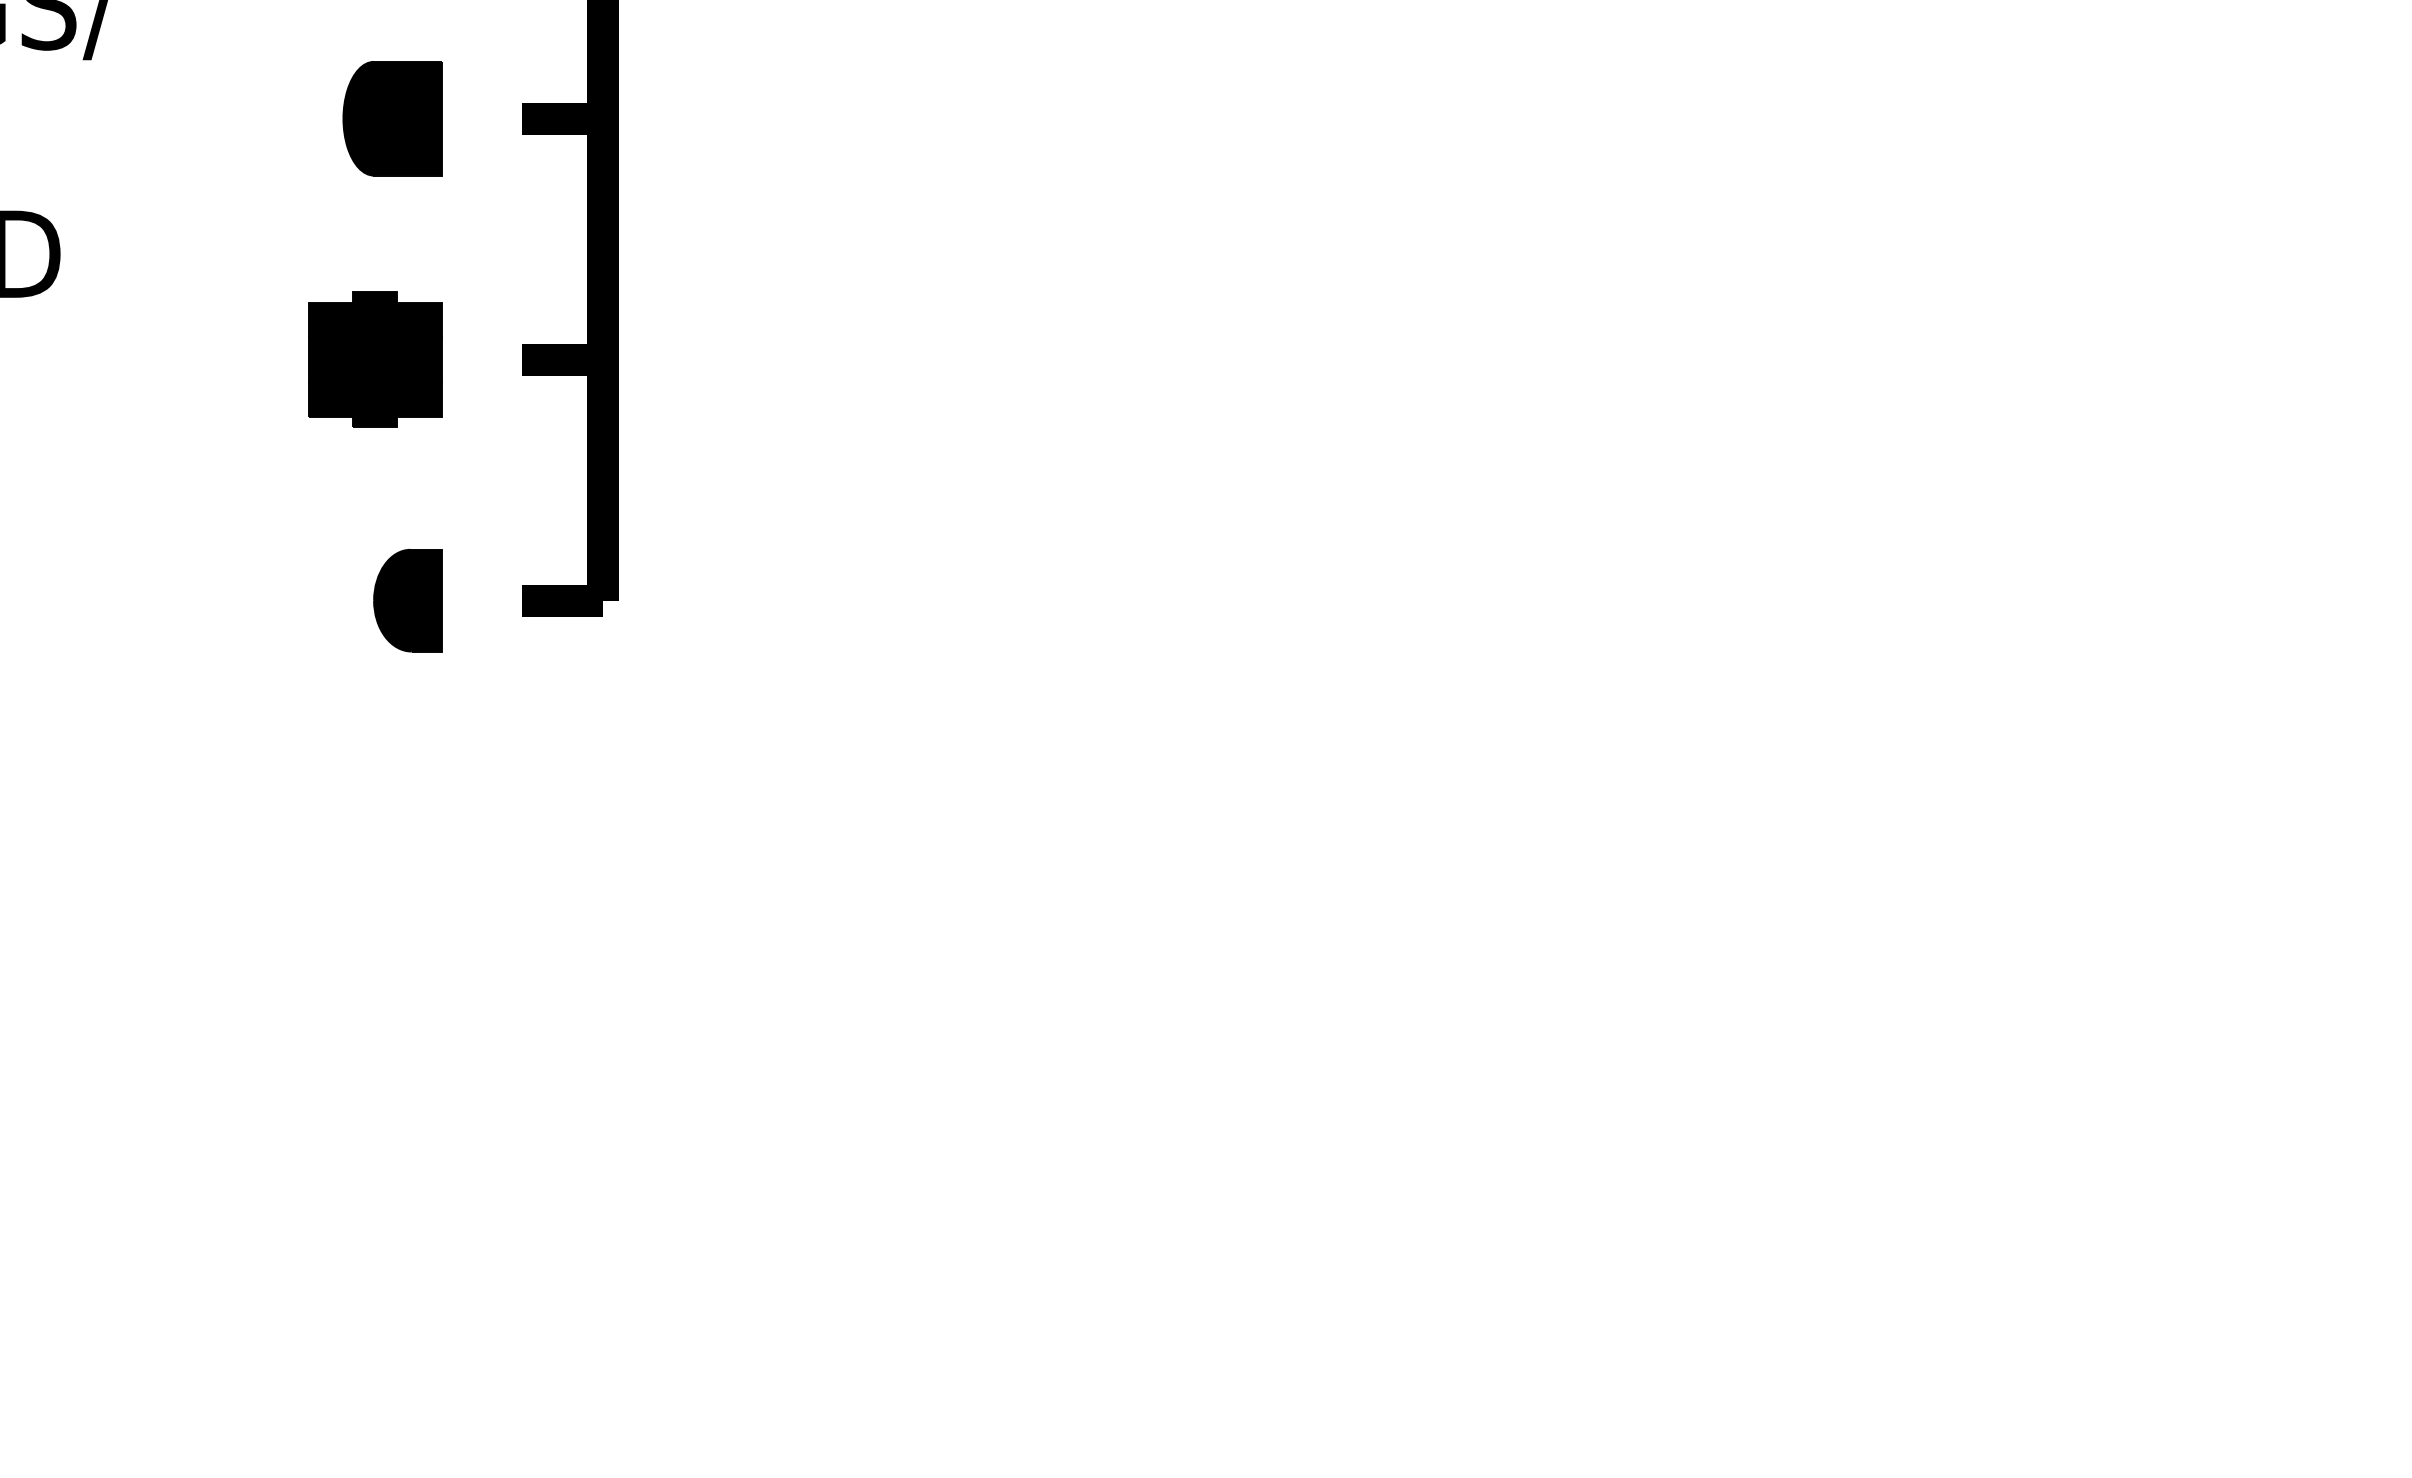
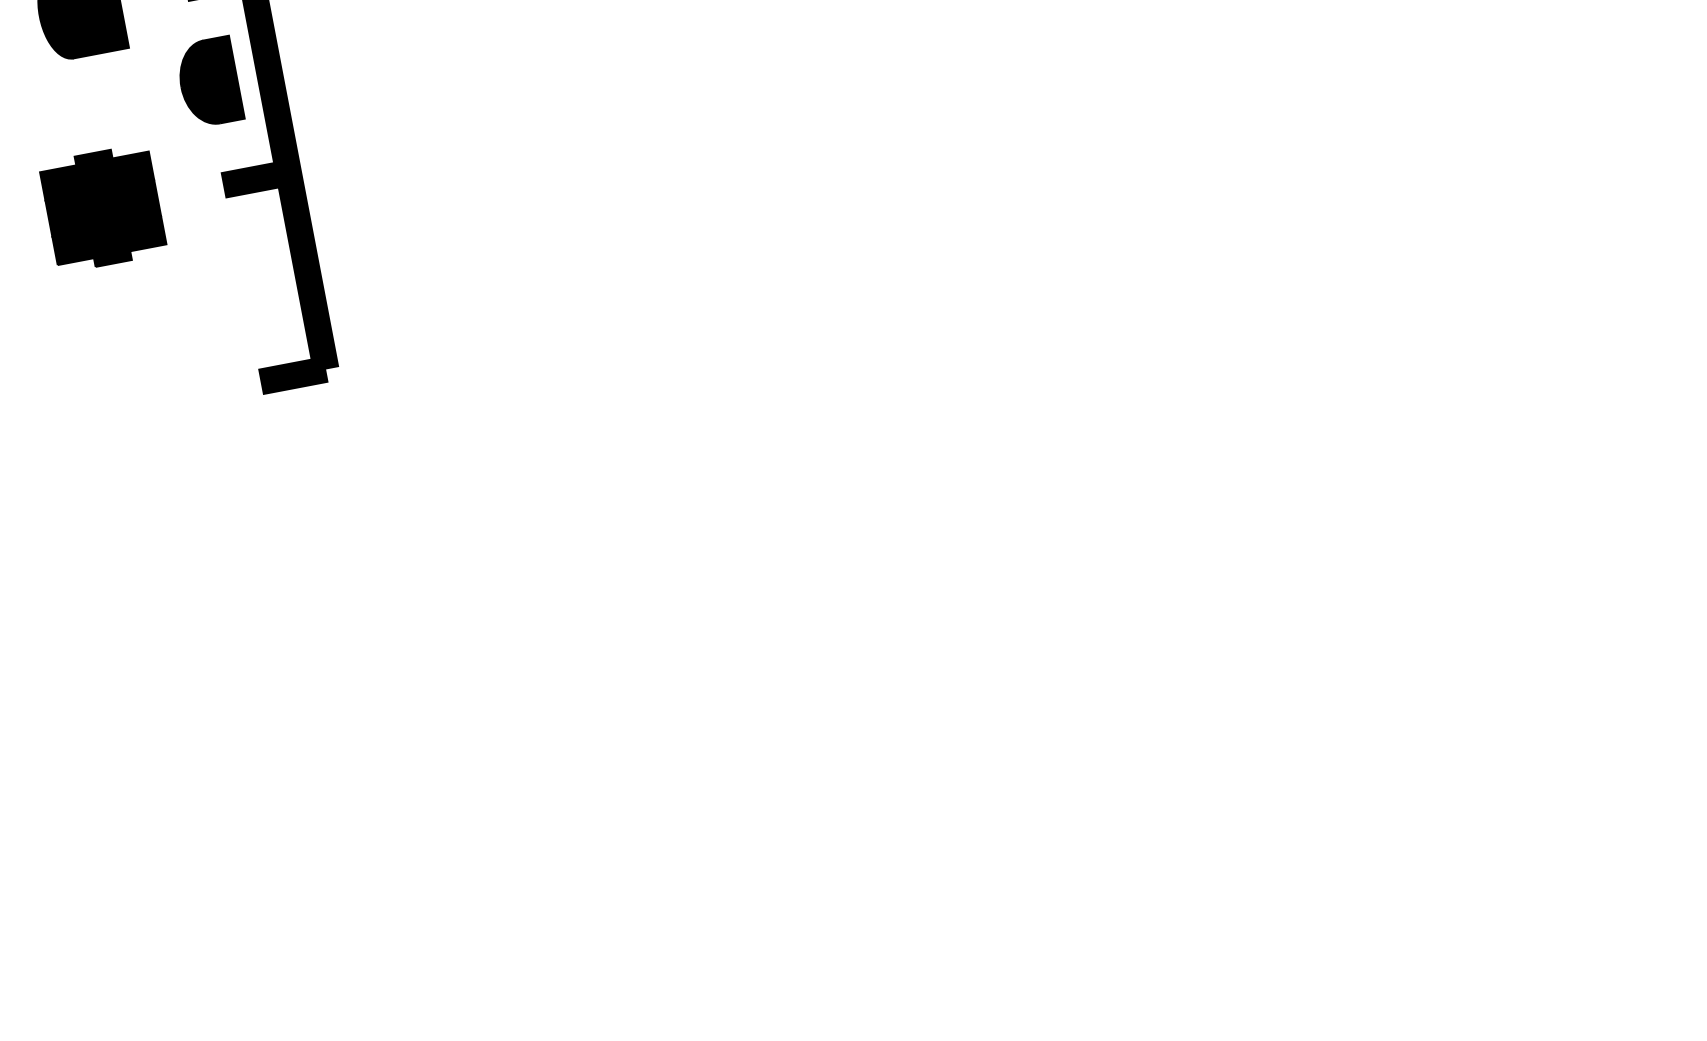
part: (407, 600) -> (208, 82), moved

